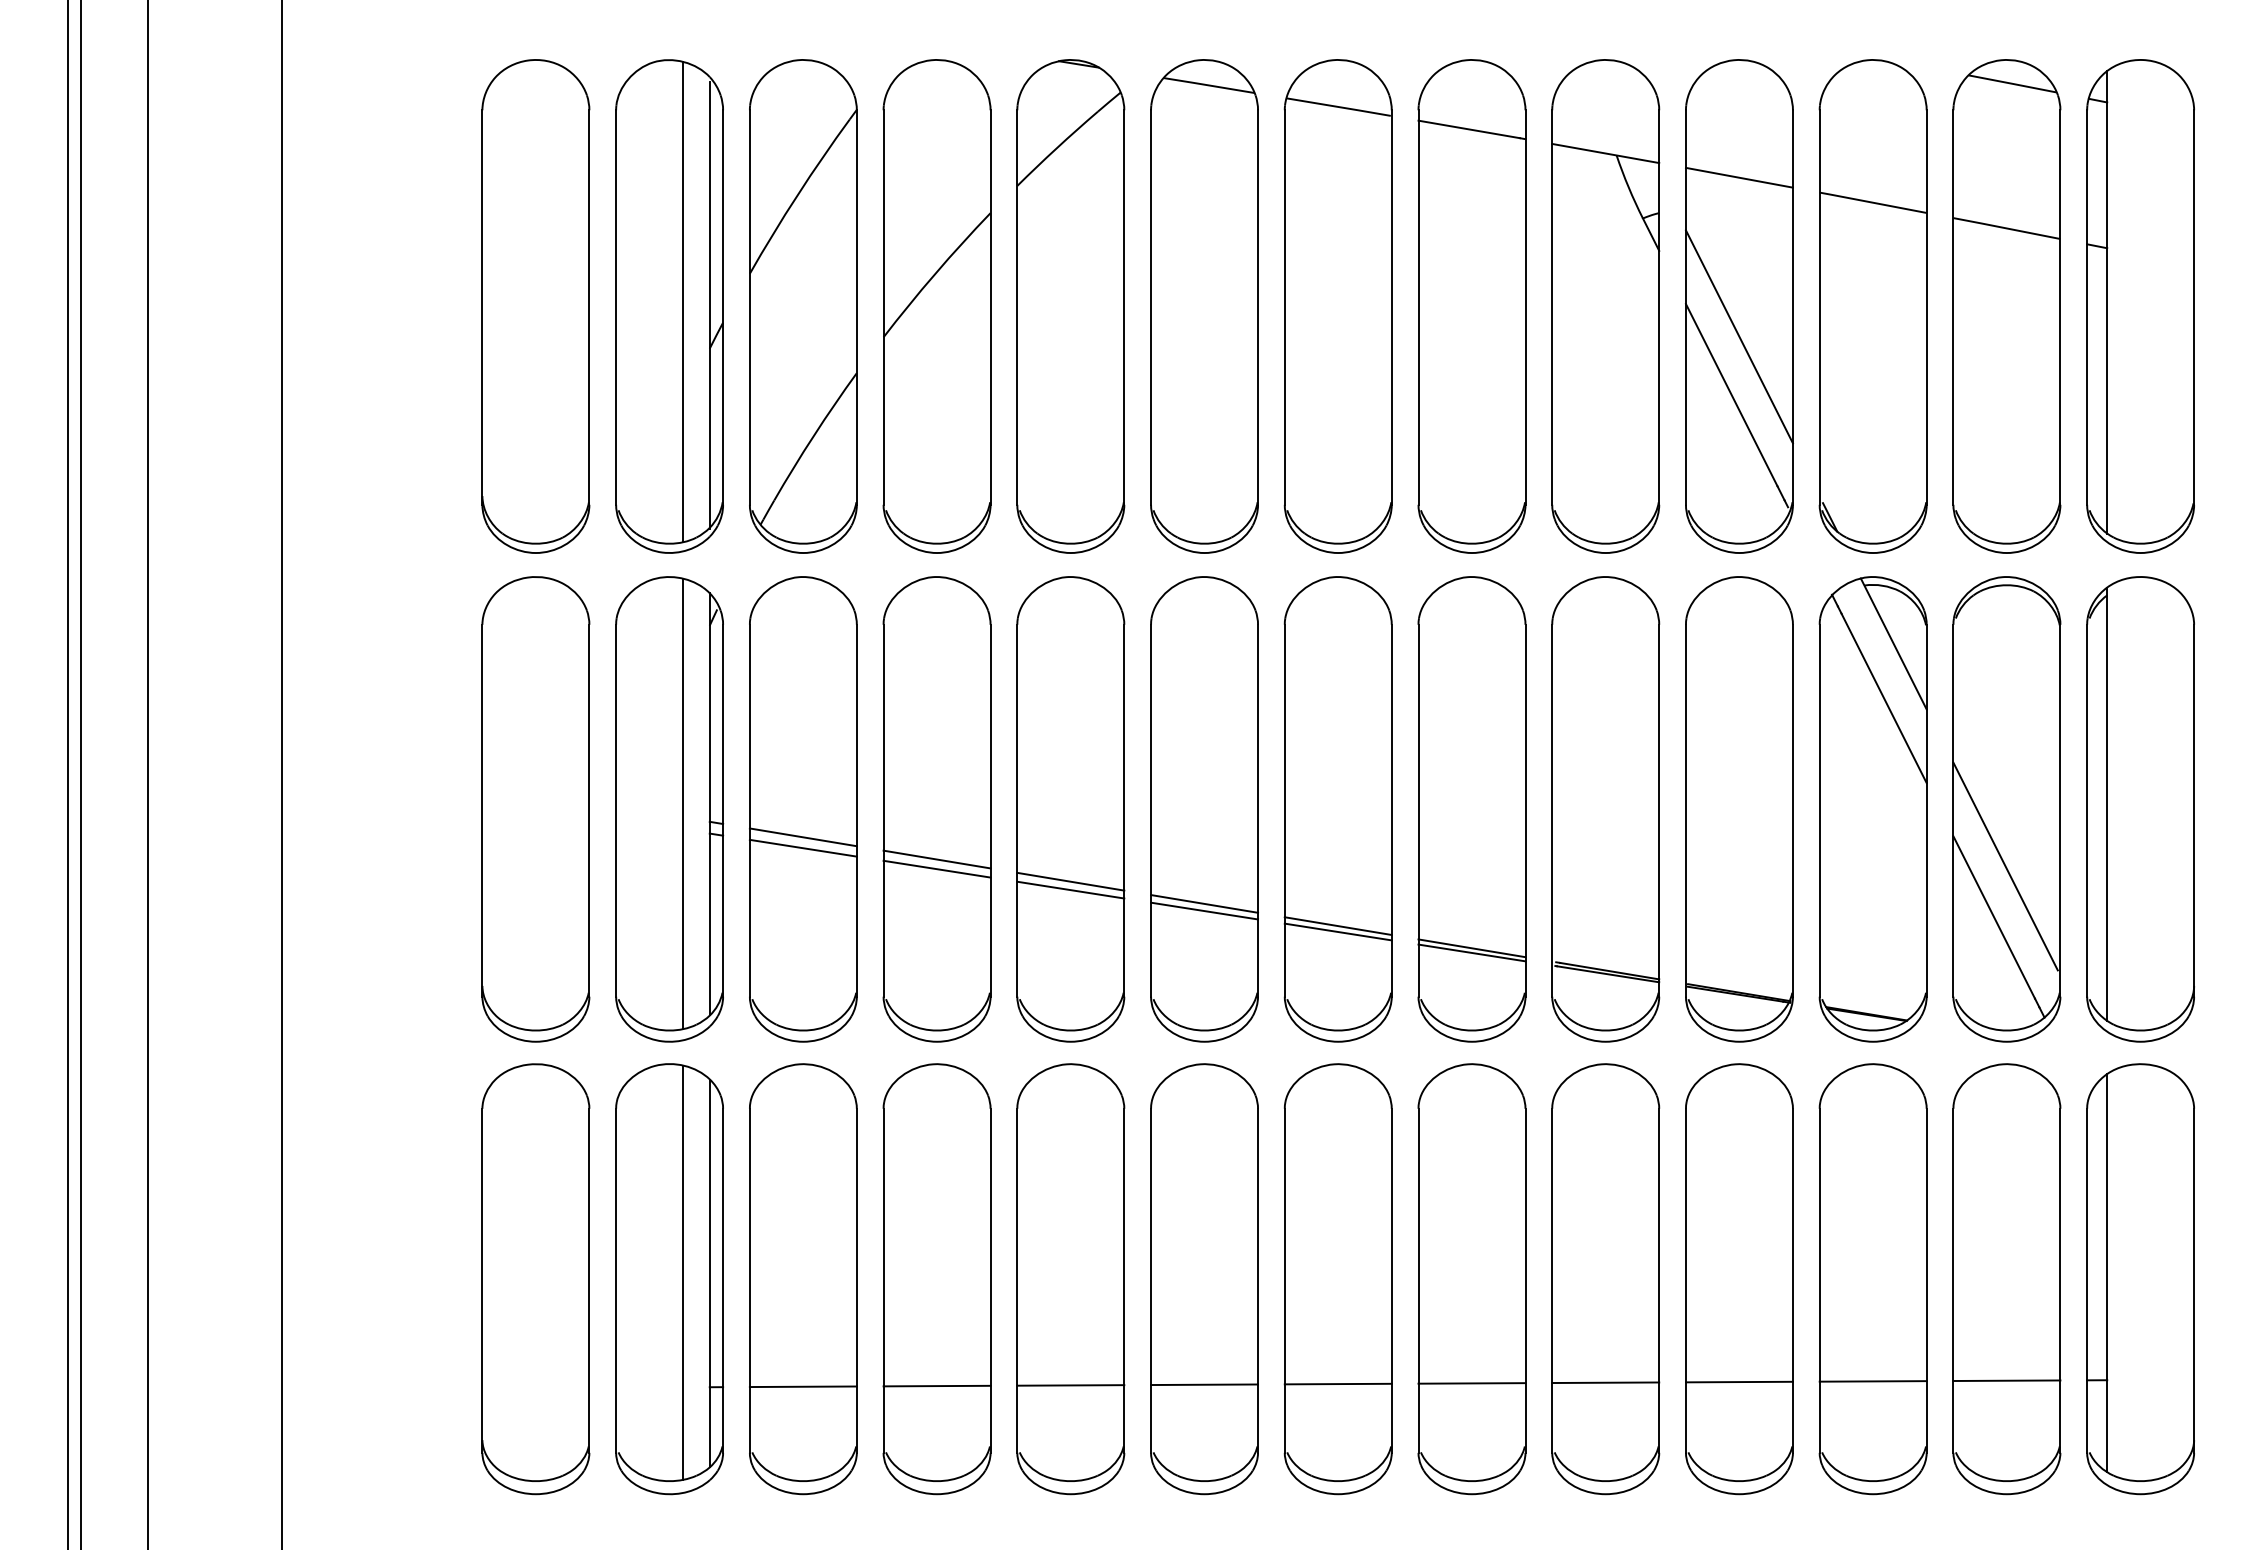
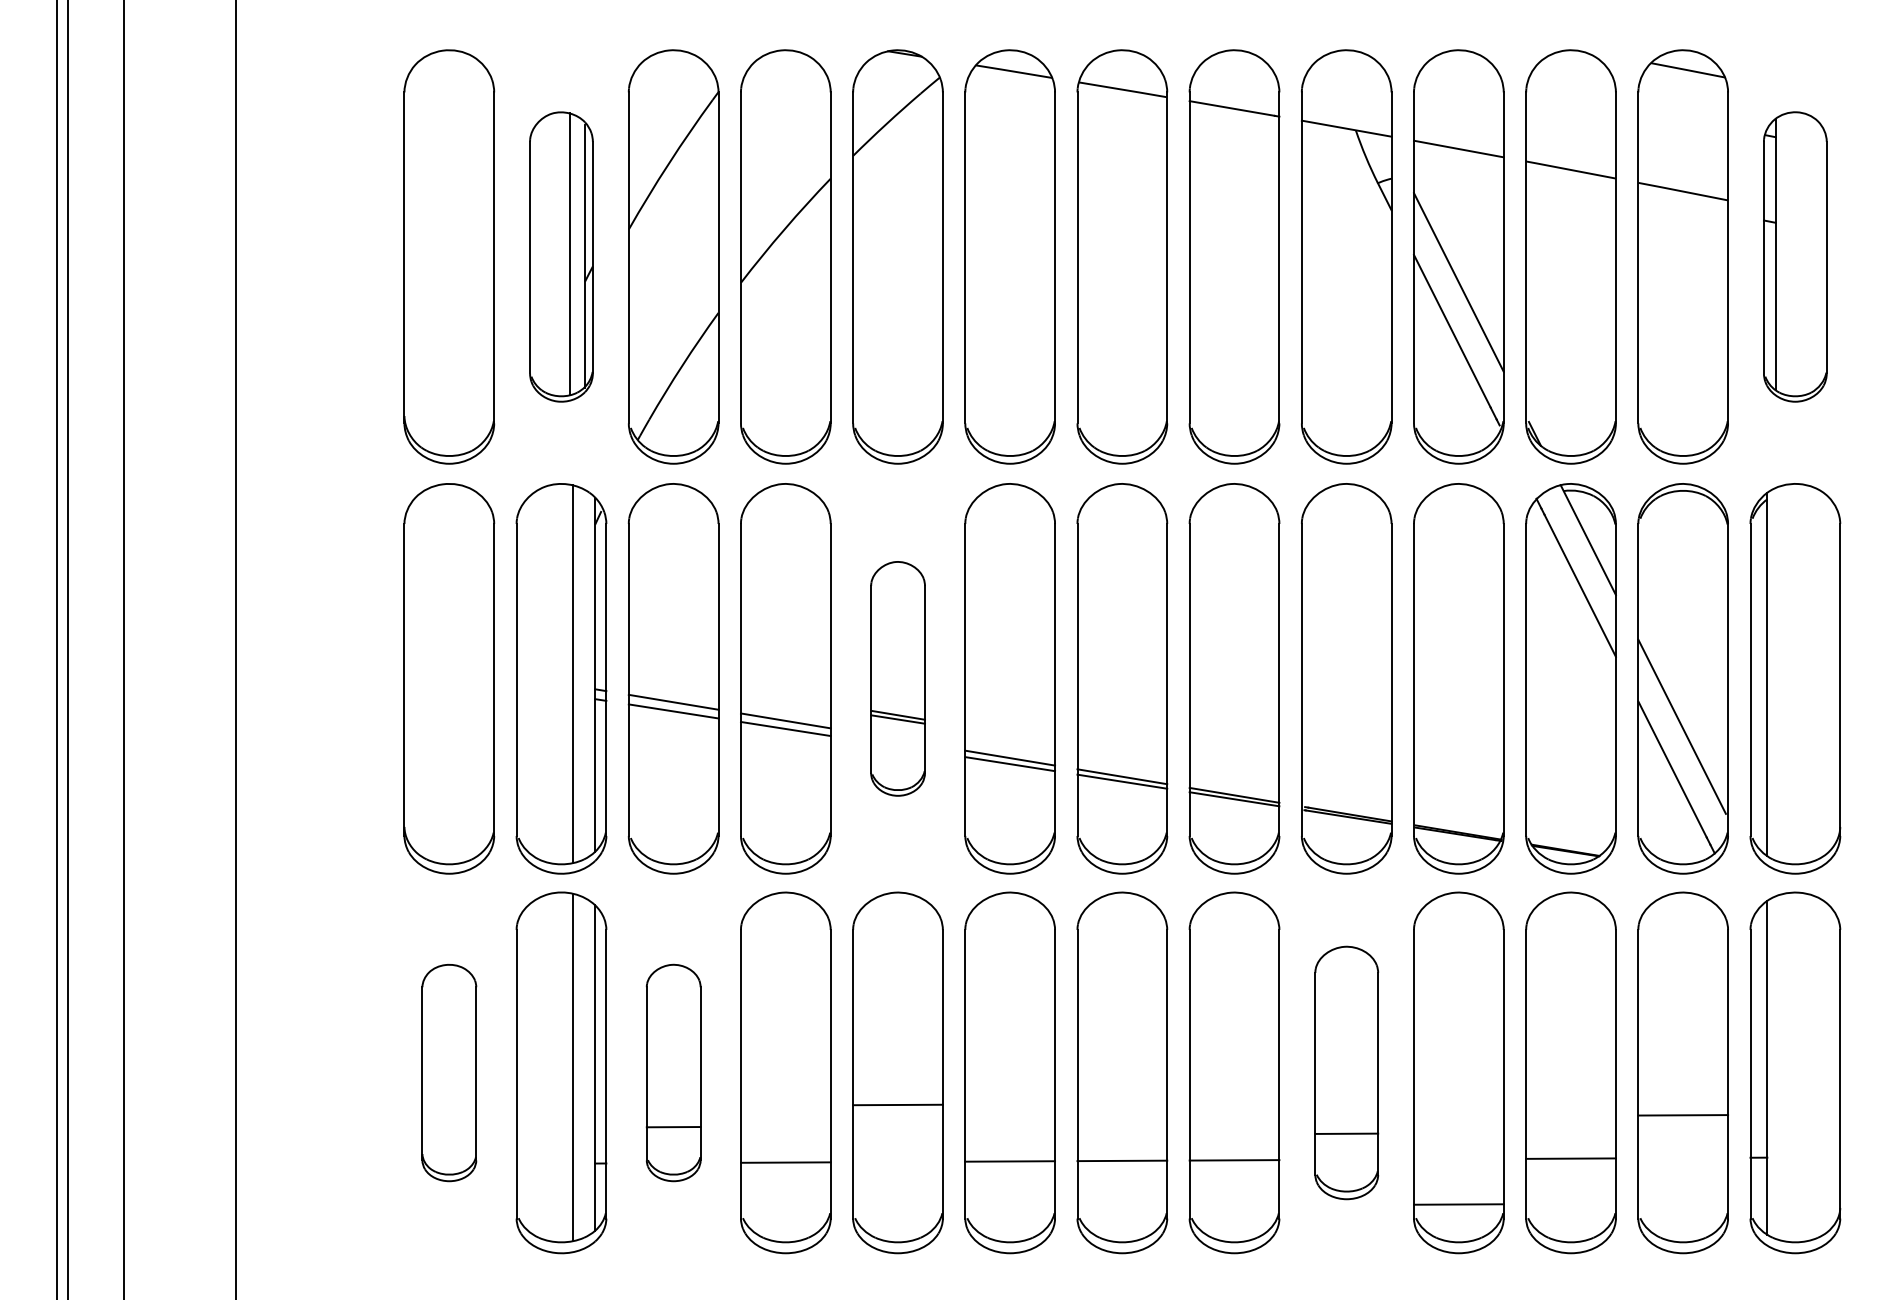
part: (669, 306) -> (561, 257), size x0.7
part: (2140, 306) -> (1795, 257), size x0.7
part: (1070, 809) -> (897, 678), size x0.6
part: (535, 1279) -> (448, 1073), size x0.6
part: (803, 1279) -> (673, 1073), size x0.6
part: (1605, 1279) -> (1346, 1073), size x0.7
line: (2006, 1380) -> (1682, 1115), moved
line: (1738, 1381) -> (1458, 1204), moved
line: (1070, 1385) -> (897, 1105), moved

